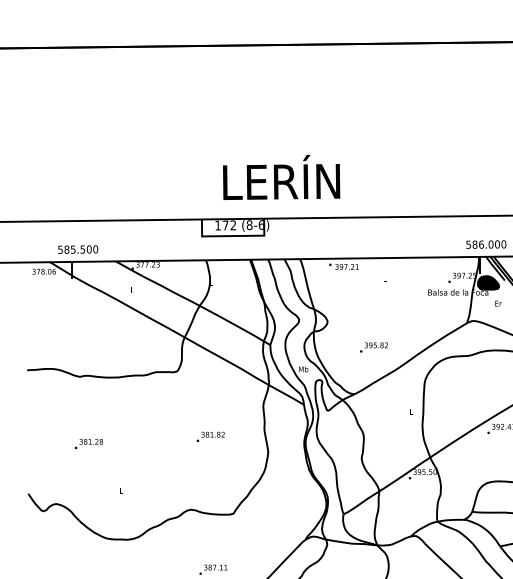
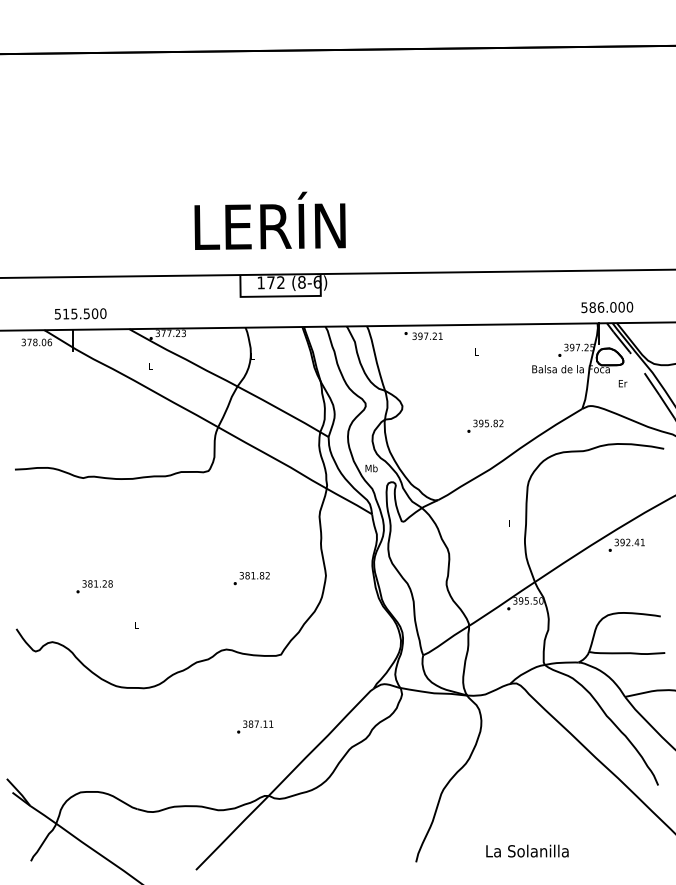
text: (281, 177) -> (269, 220), moved
text: (67, 249) -> (66, 313), 585.500 -> 515.500
fill: (488, 282) -> (609, 356), removed
text: (374, 346) -> (485, 425), moved
text: (210, 436) -> (251, 578), moved
text: (88, 443) -> (94, 586), moved

